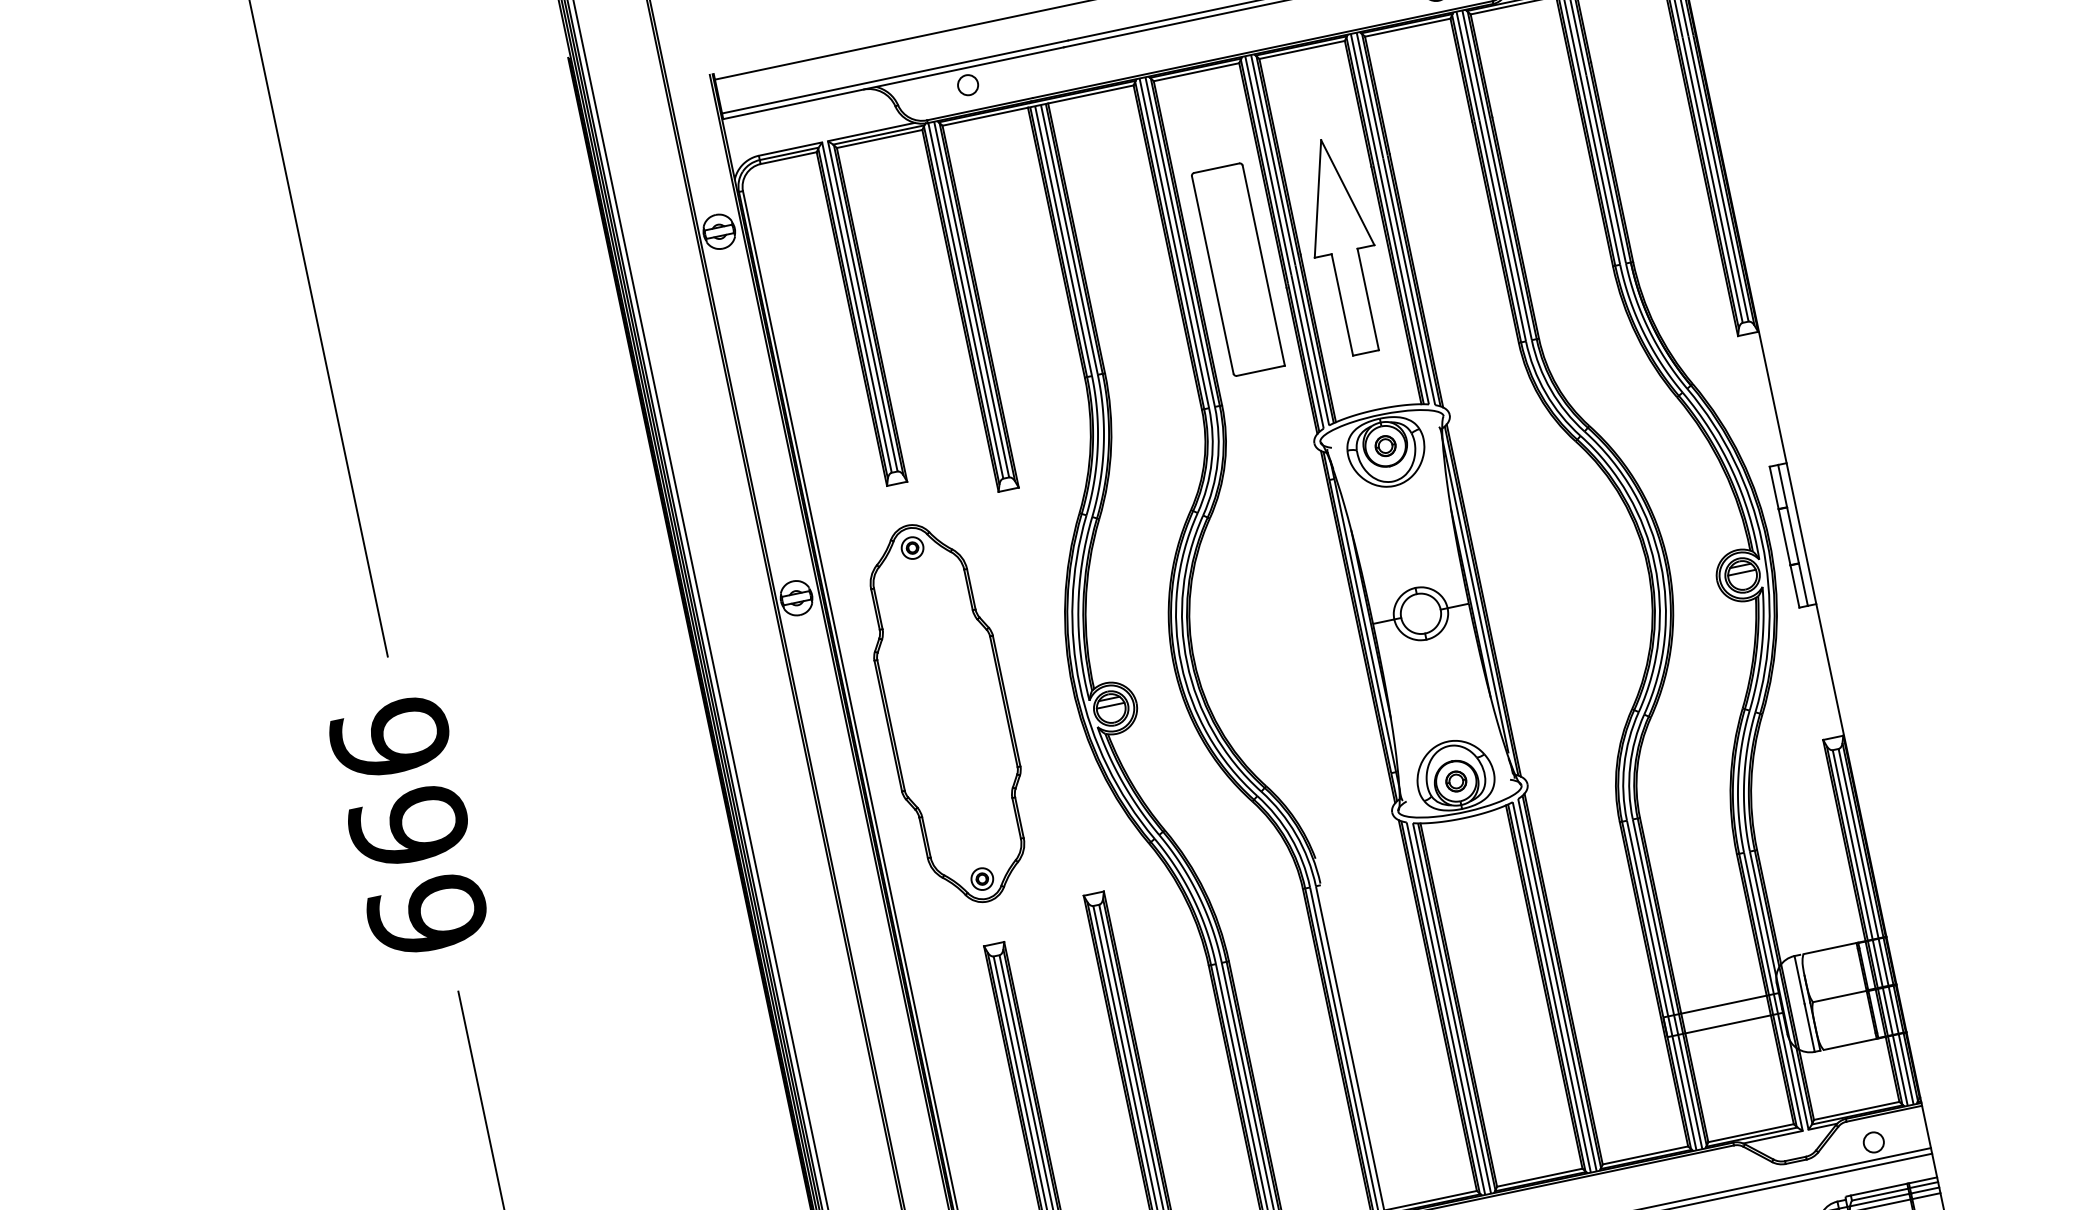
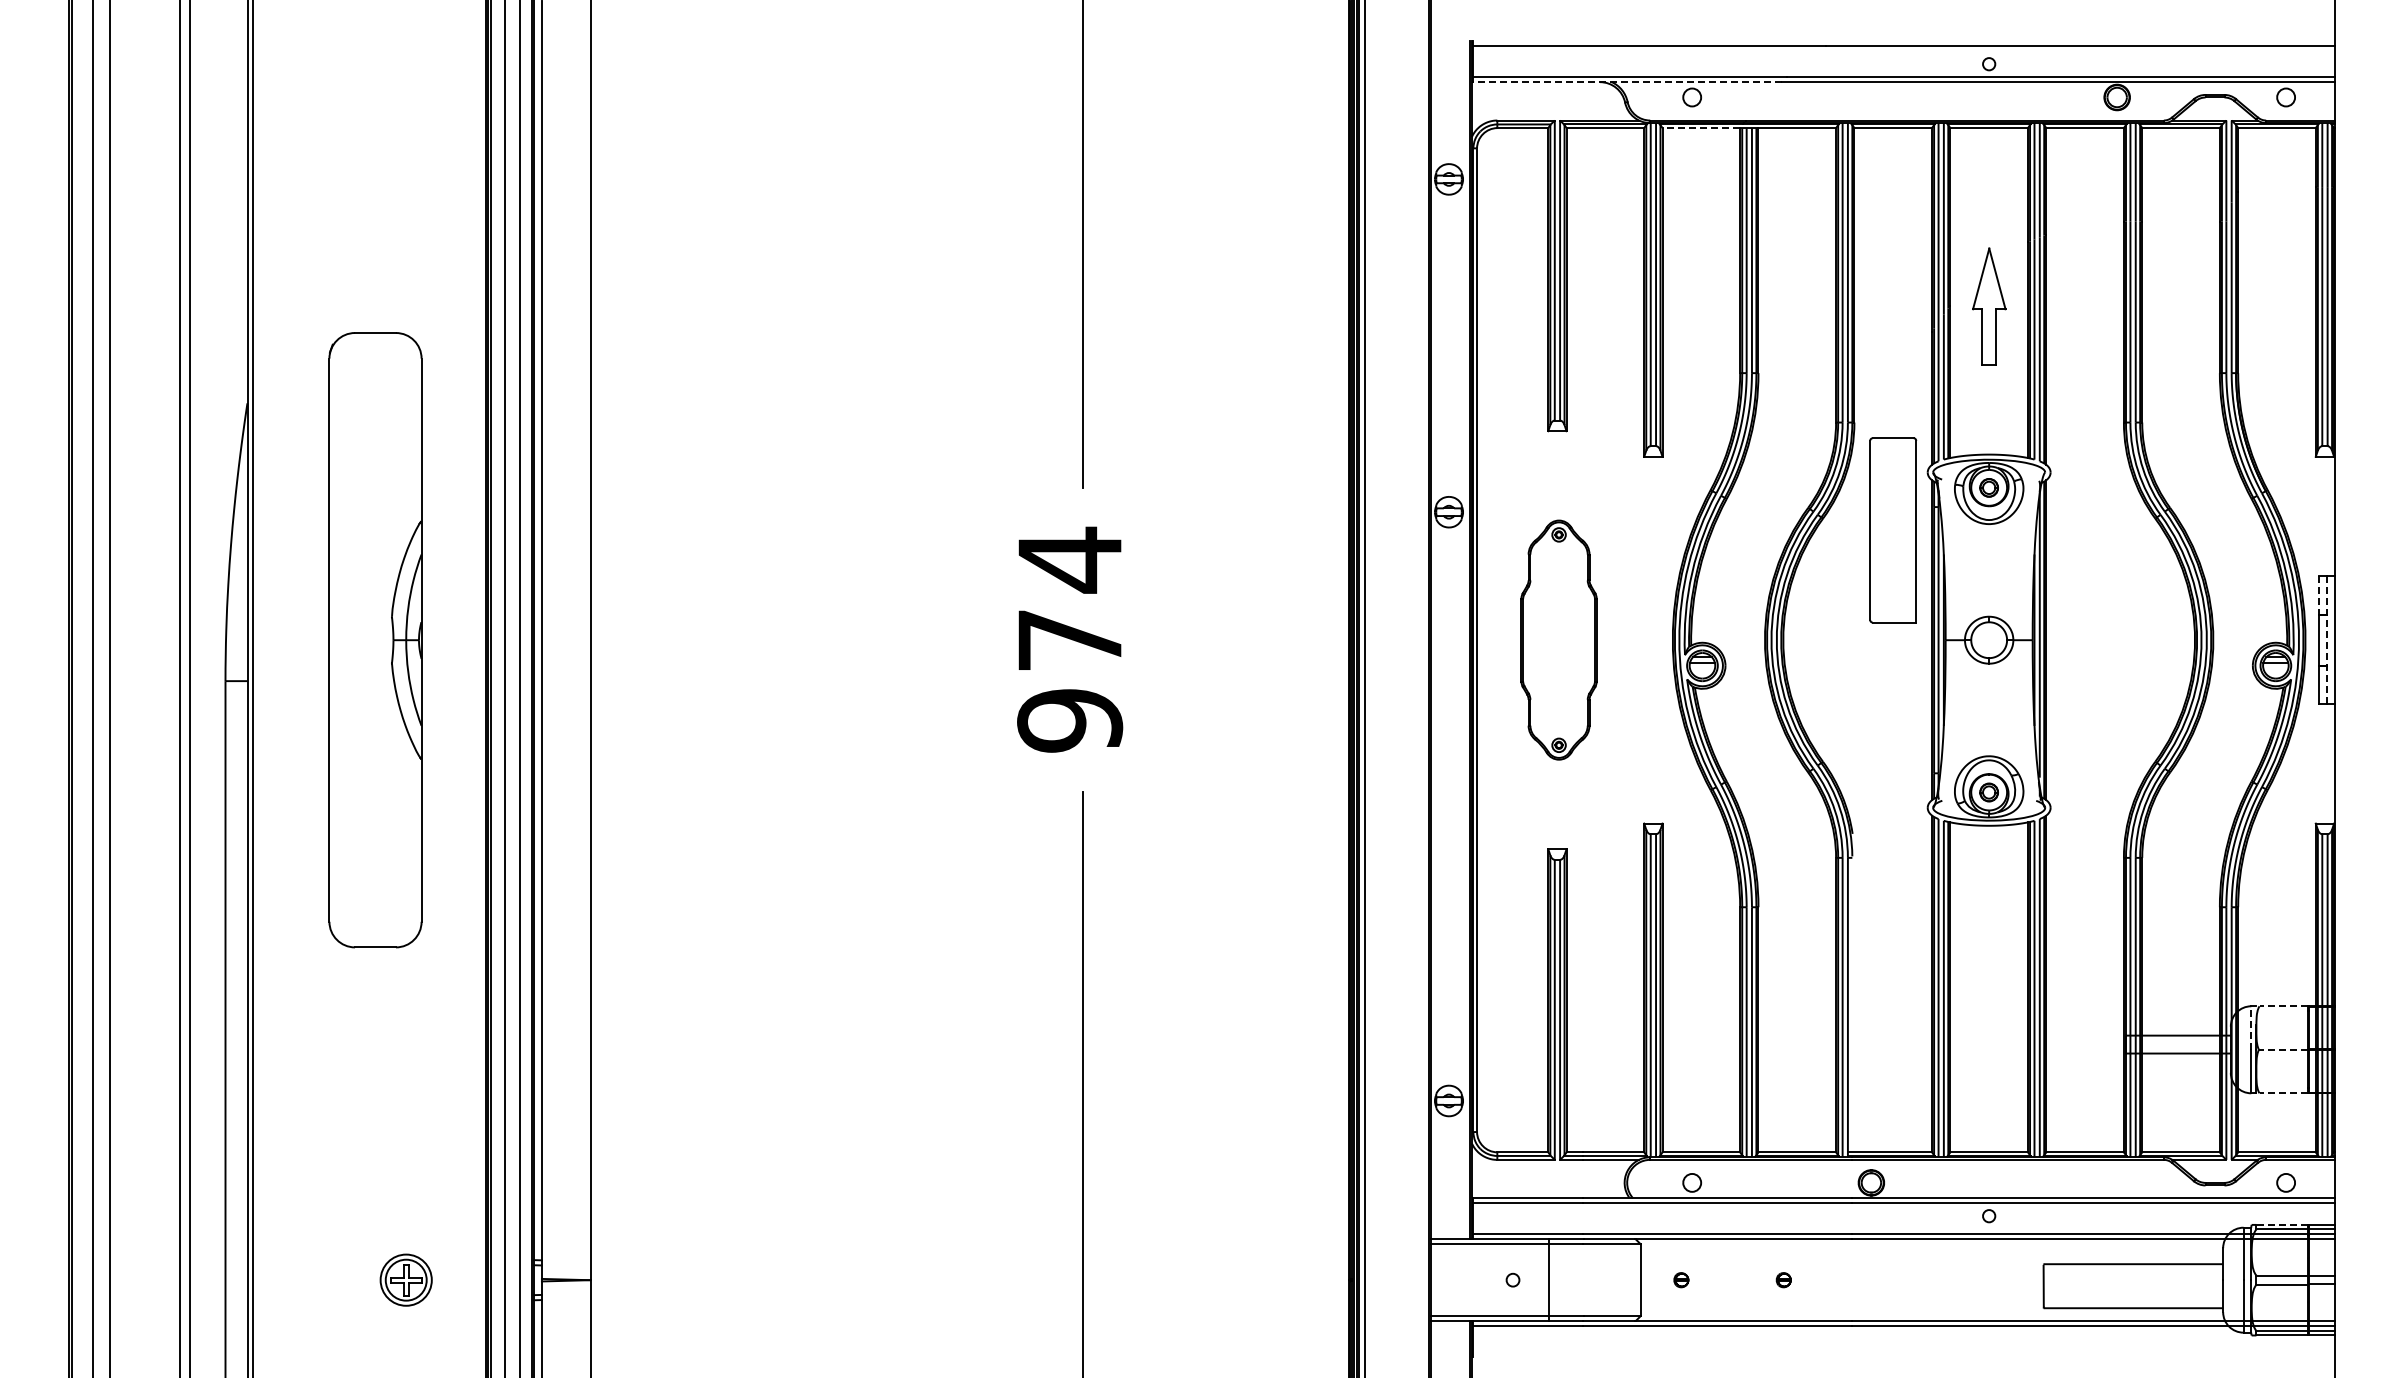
line: (893, 83) -> (1627, 82), solid -> dashed
line: (985, 117) -> (1701, 128), solid -> dashed
part: (1343, 246) -> (1989, 306), size x0.6
part: (1238, 269) -> (1893, 530), moved
line: (1774, 487) -> (2319, 595), solid -> dashed
line: (1793, 535) -> (2327, 640), solid -> dashed
part: (946, 712) -> (1558, 639), size x0.7
text: (409, 826) -> (1070, 639), 666 -> 974
line: (1830, 948) -> (2283, 1006), solid -> dashed
line: (1799, 980) -> (2251, 1028), solid -> dashed
line: (1838, 996) -> (2282, 1049), solid -> dashed
line: (1850, 1044) -> (2283, 1093), solid -> dashed
line: (1879, 1189) -> (2282, 1224), solid -> dashed

